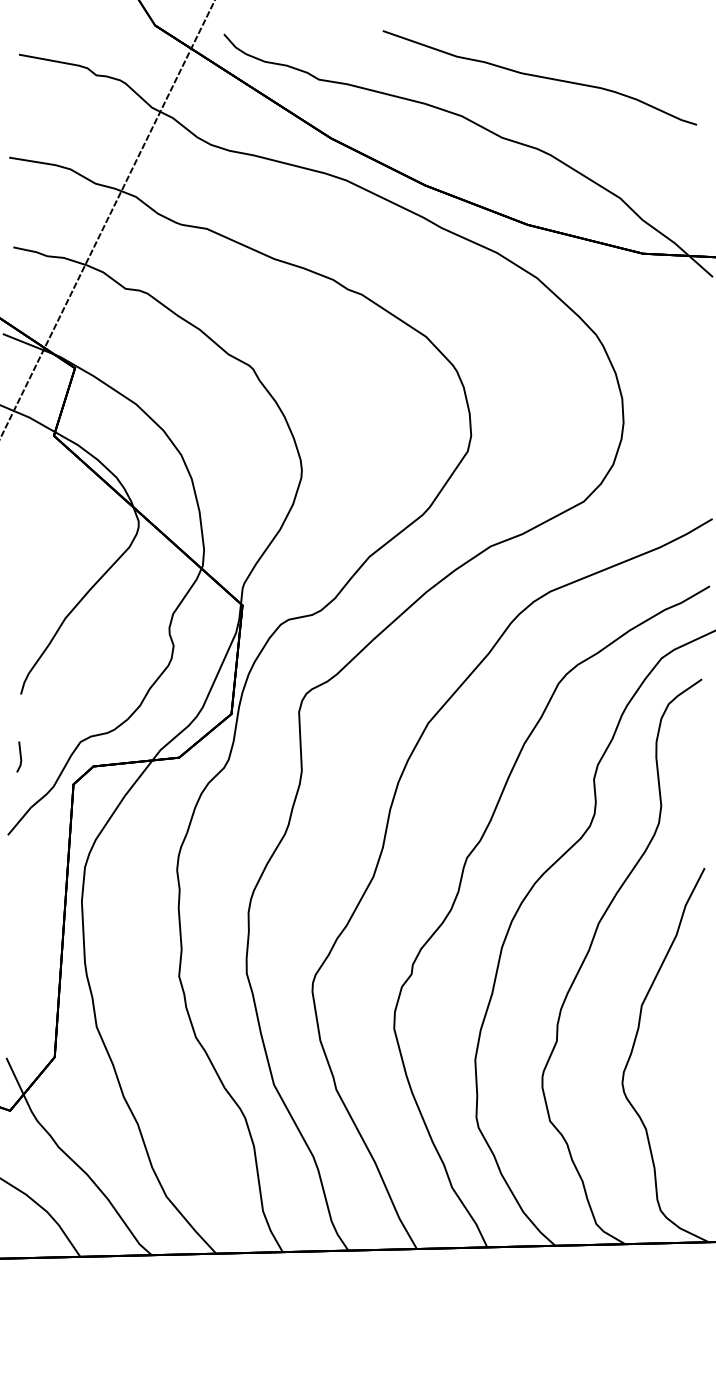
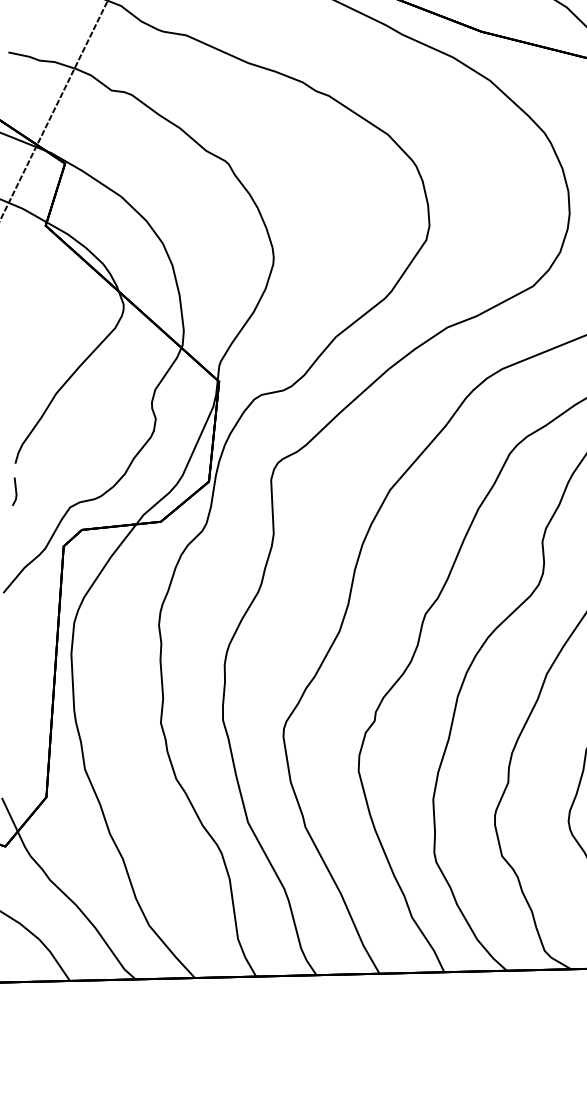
line: (19, 756) -> (14, 491), moved

